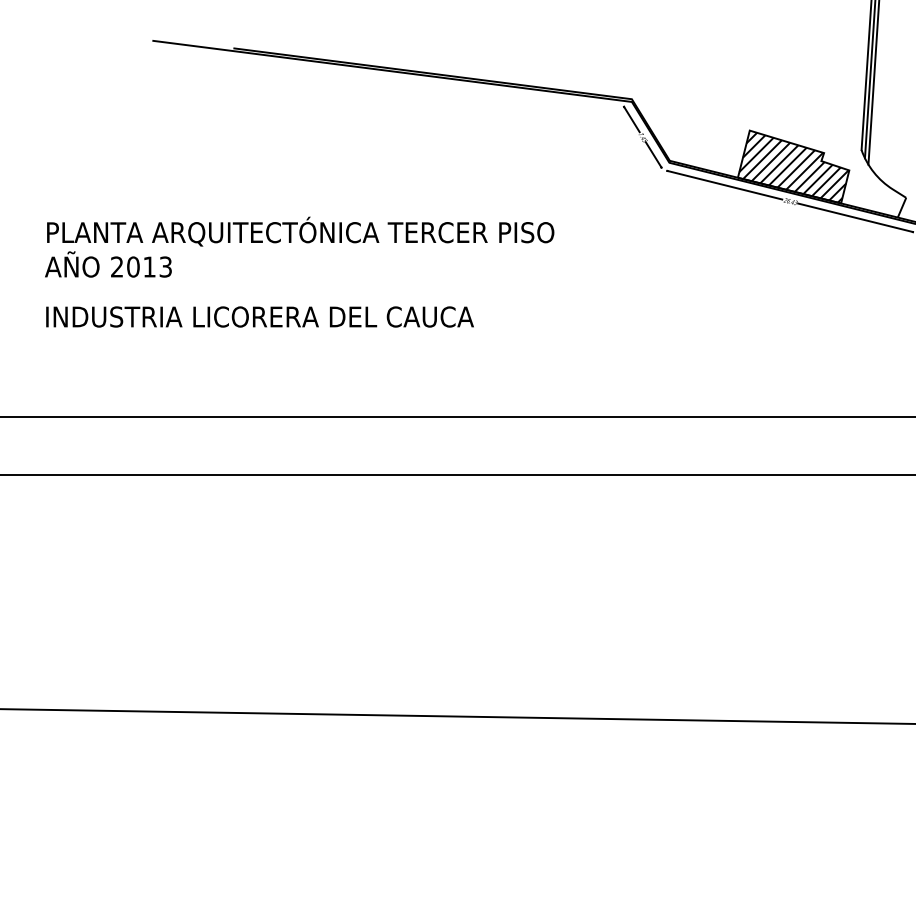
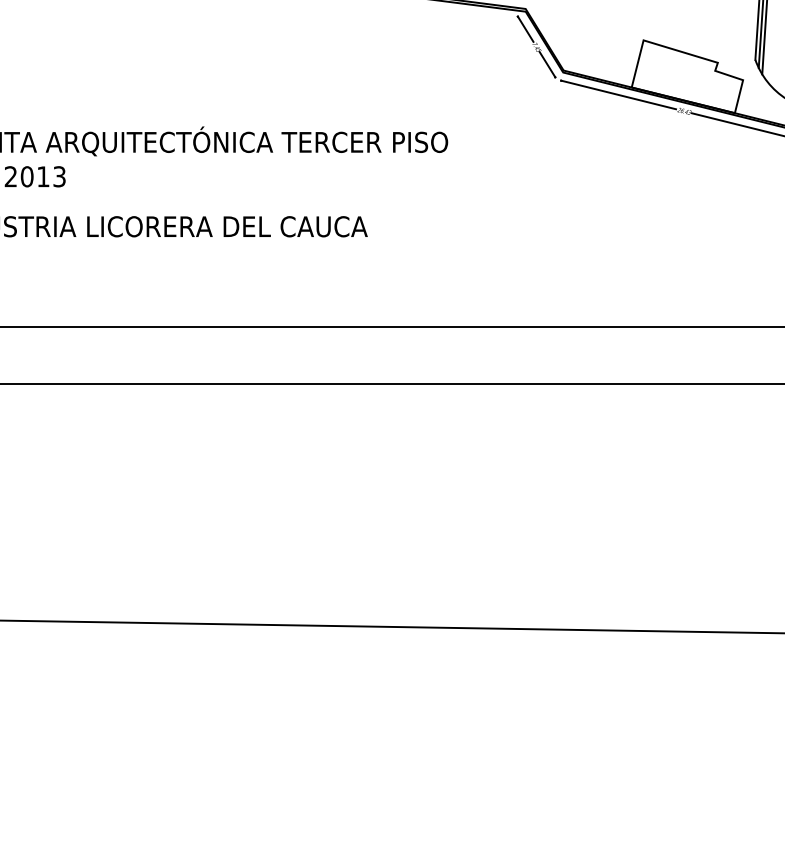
hatch: (793, 167) -> (687, 77), removed

